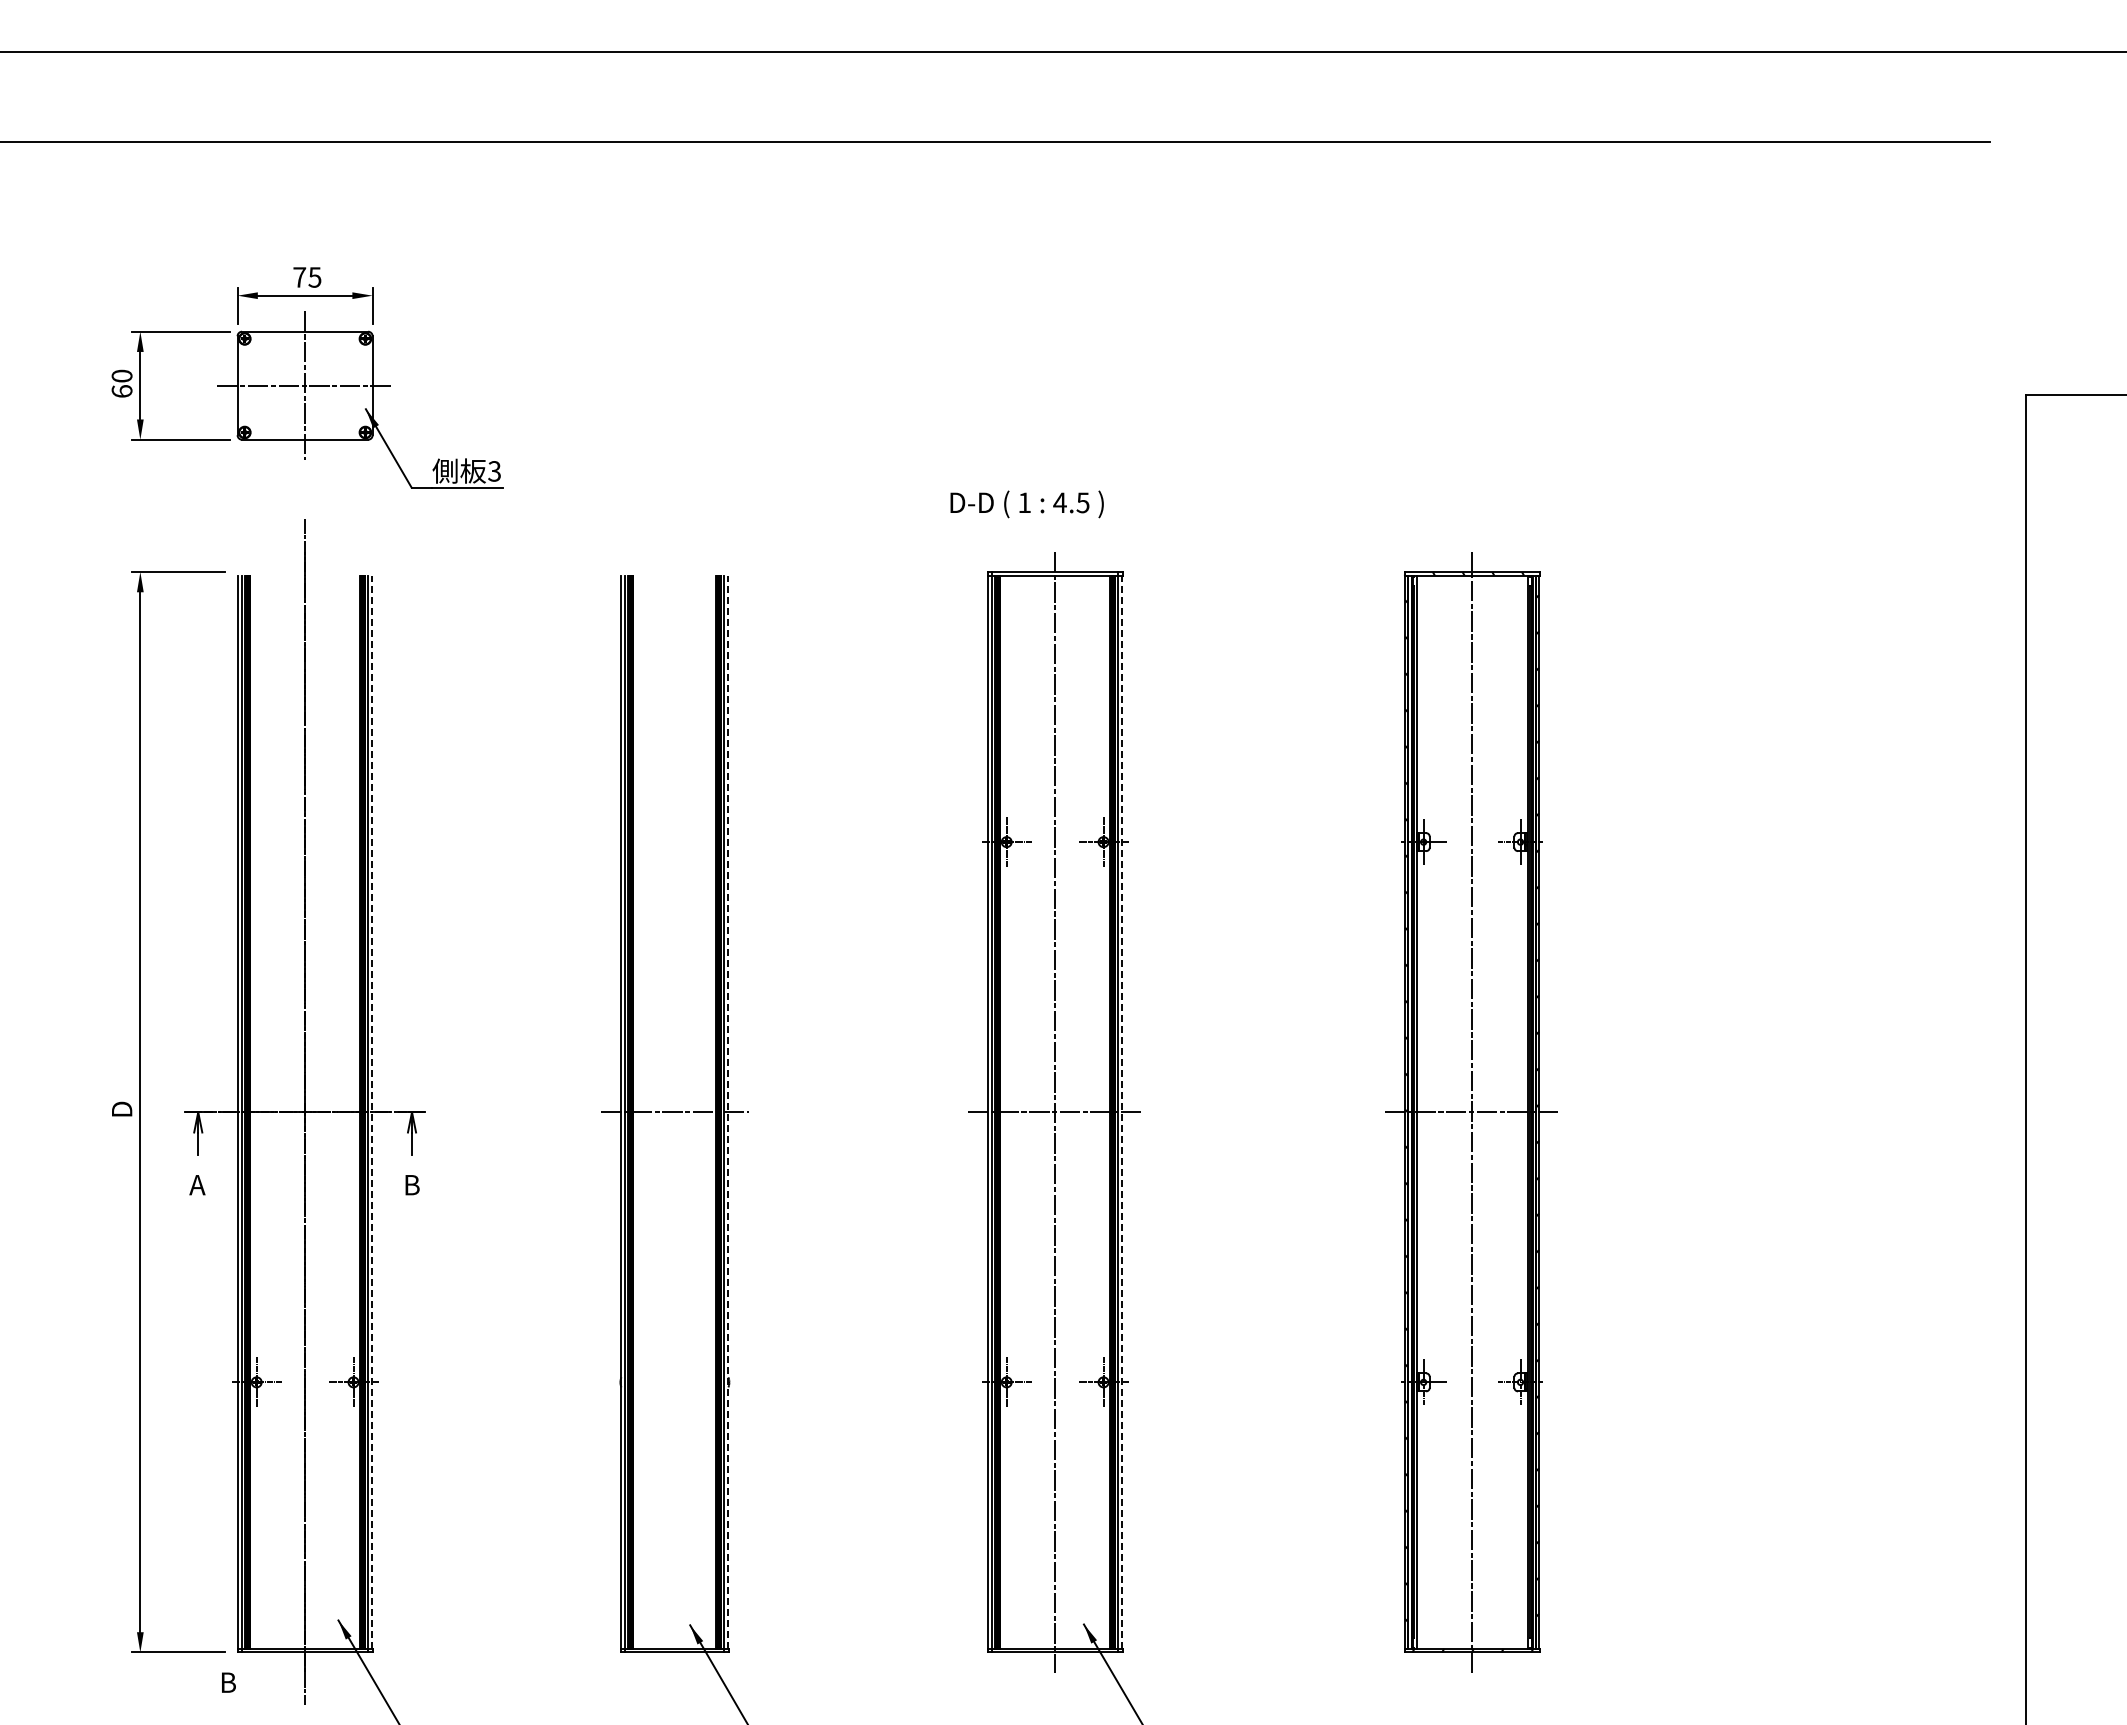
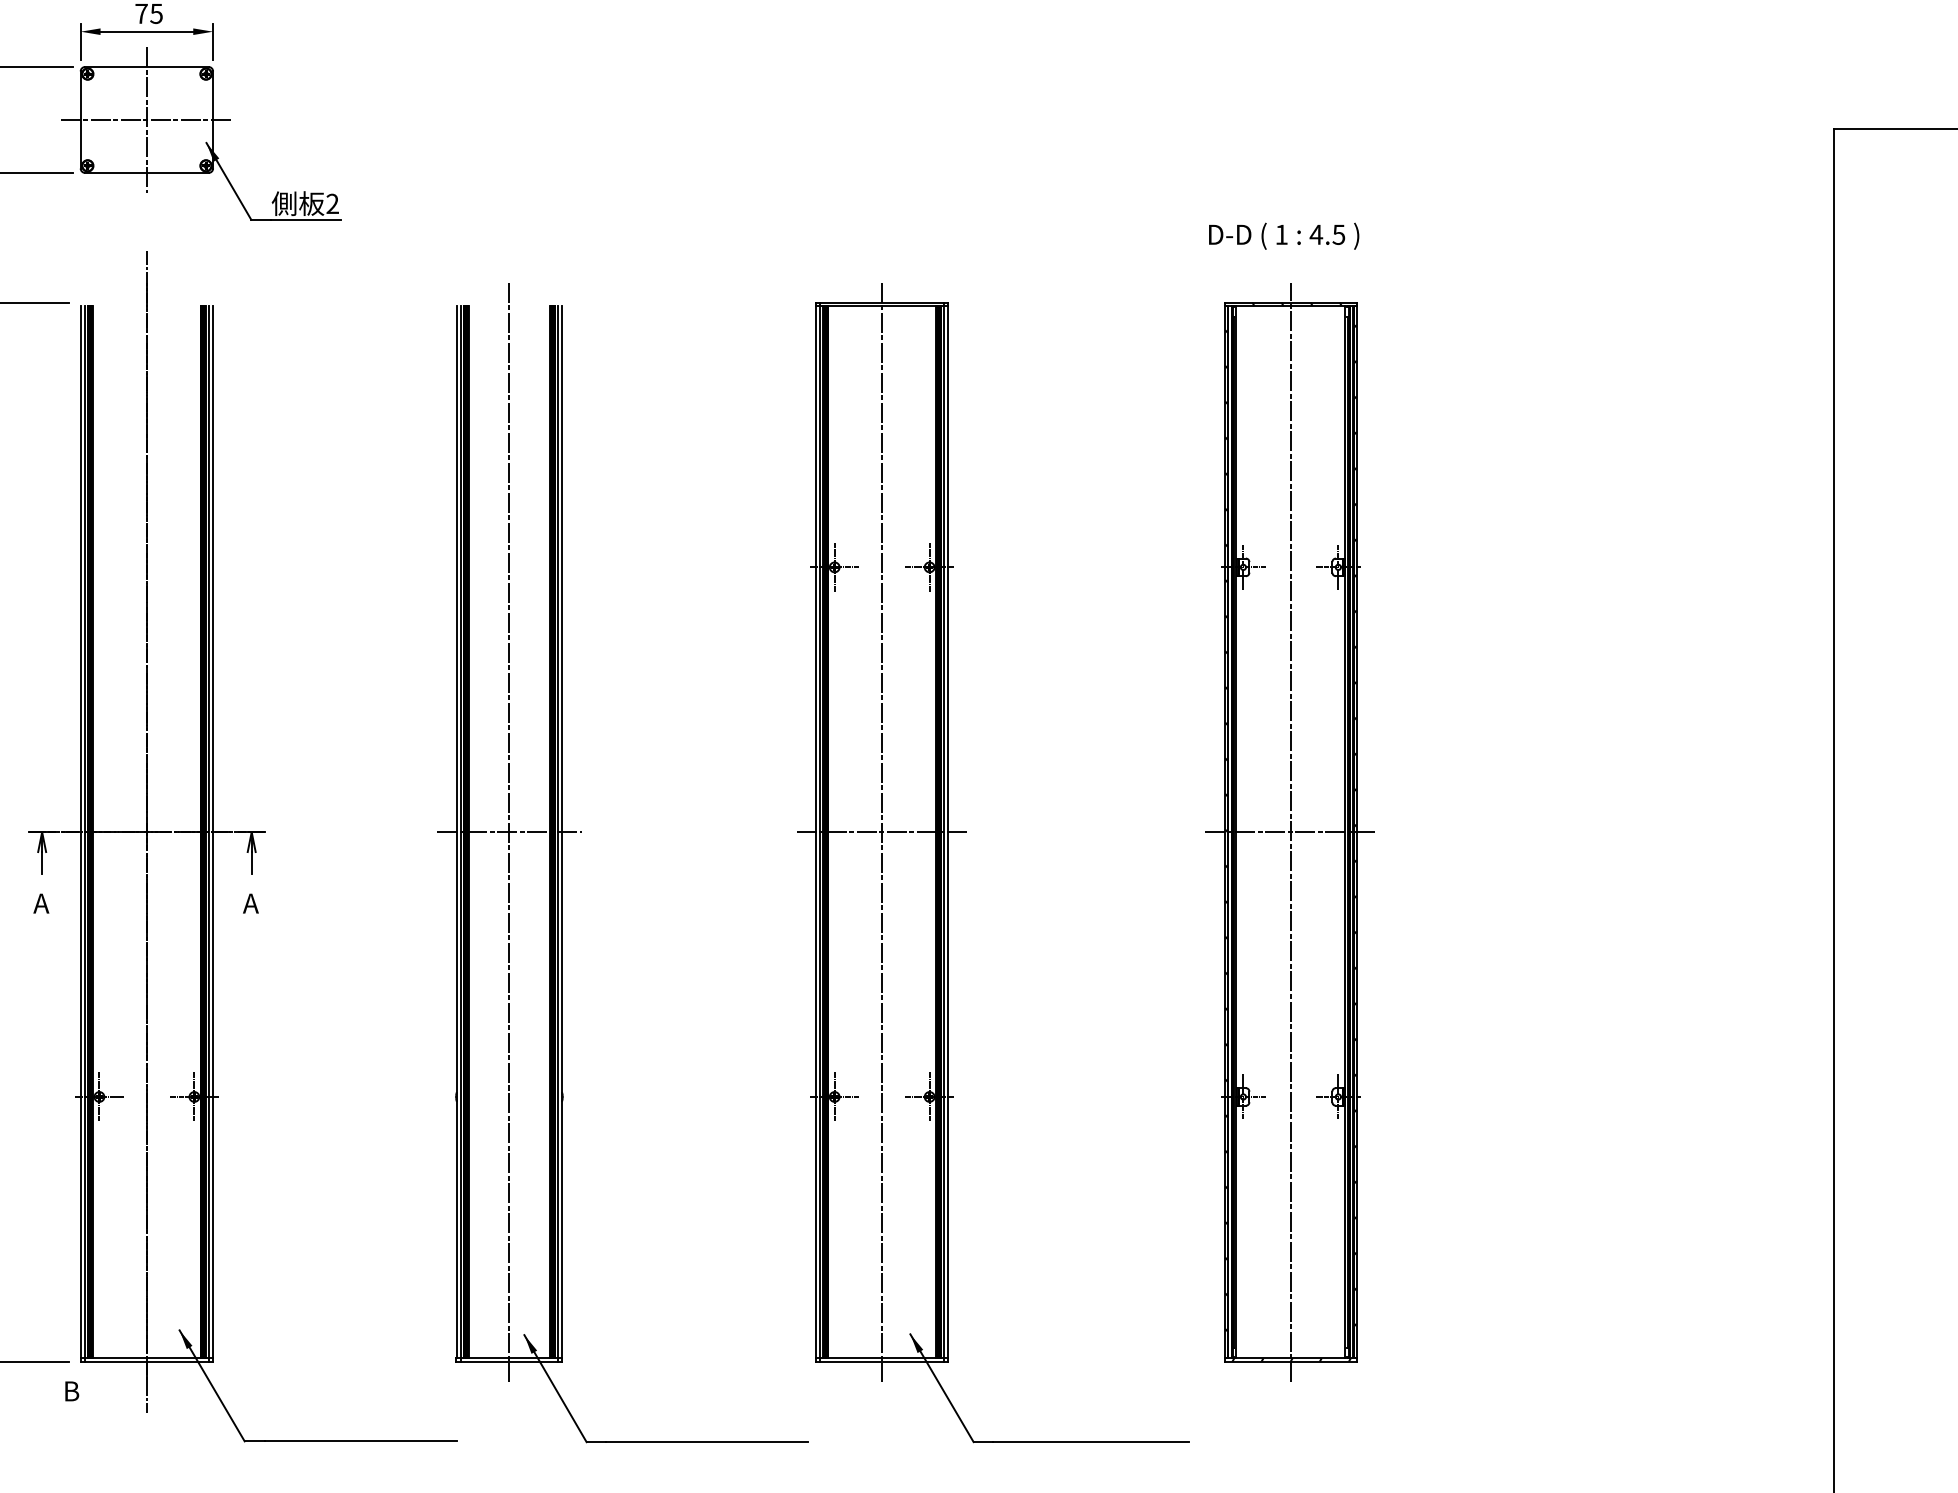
text: (494, 471) -> (332, 204), 3 -> 2
text: (1026, 504) -> (1283, 236), moved
line: (674, 1111) -> (509, 831), added
line: (372, 1112) -> (212, 832), dashed -> solid
line: (728, 1112) -> (561, 832), dashed -> solid
line: (1122, 1112) -> (948, 832), dashed -> solid
text: (411, 1185) -> (251, 903), B -> A

